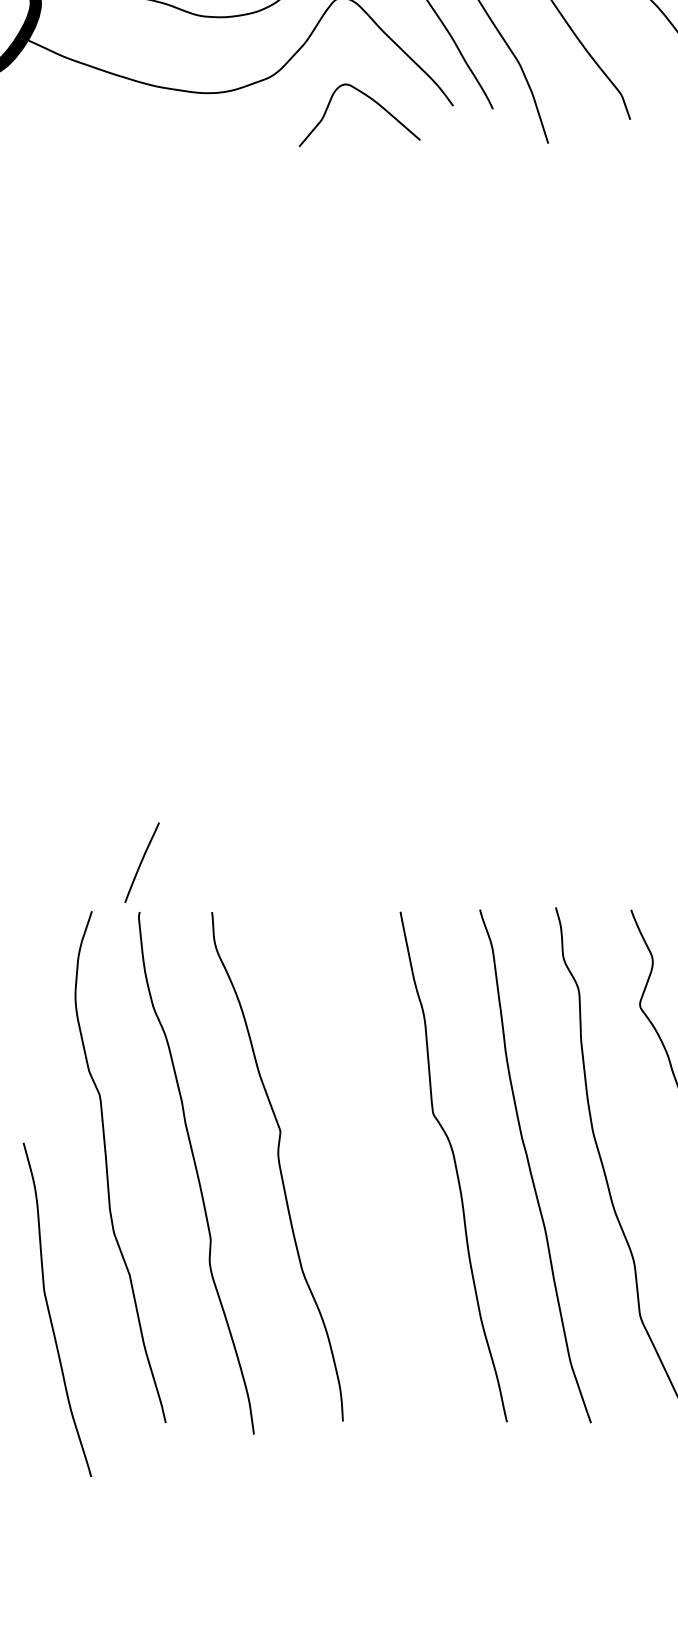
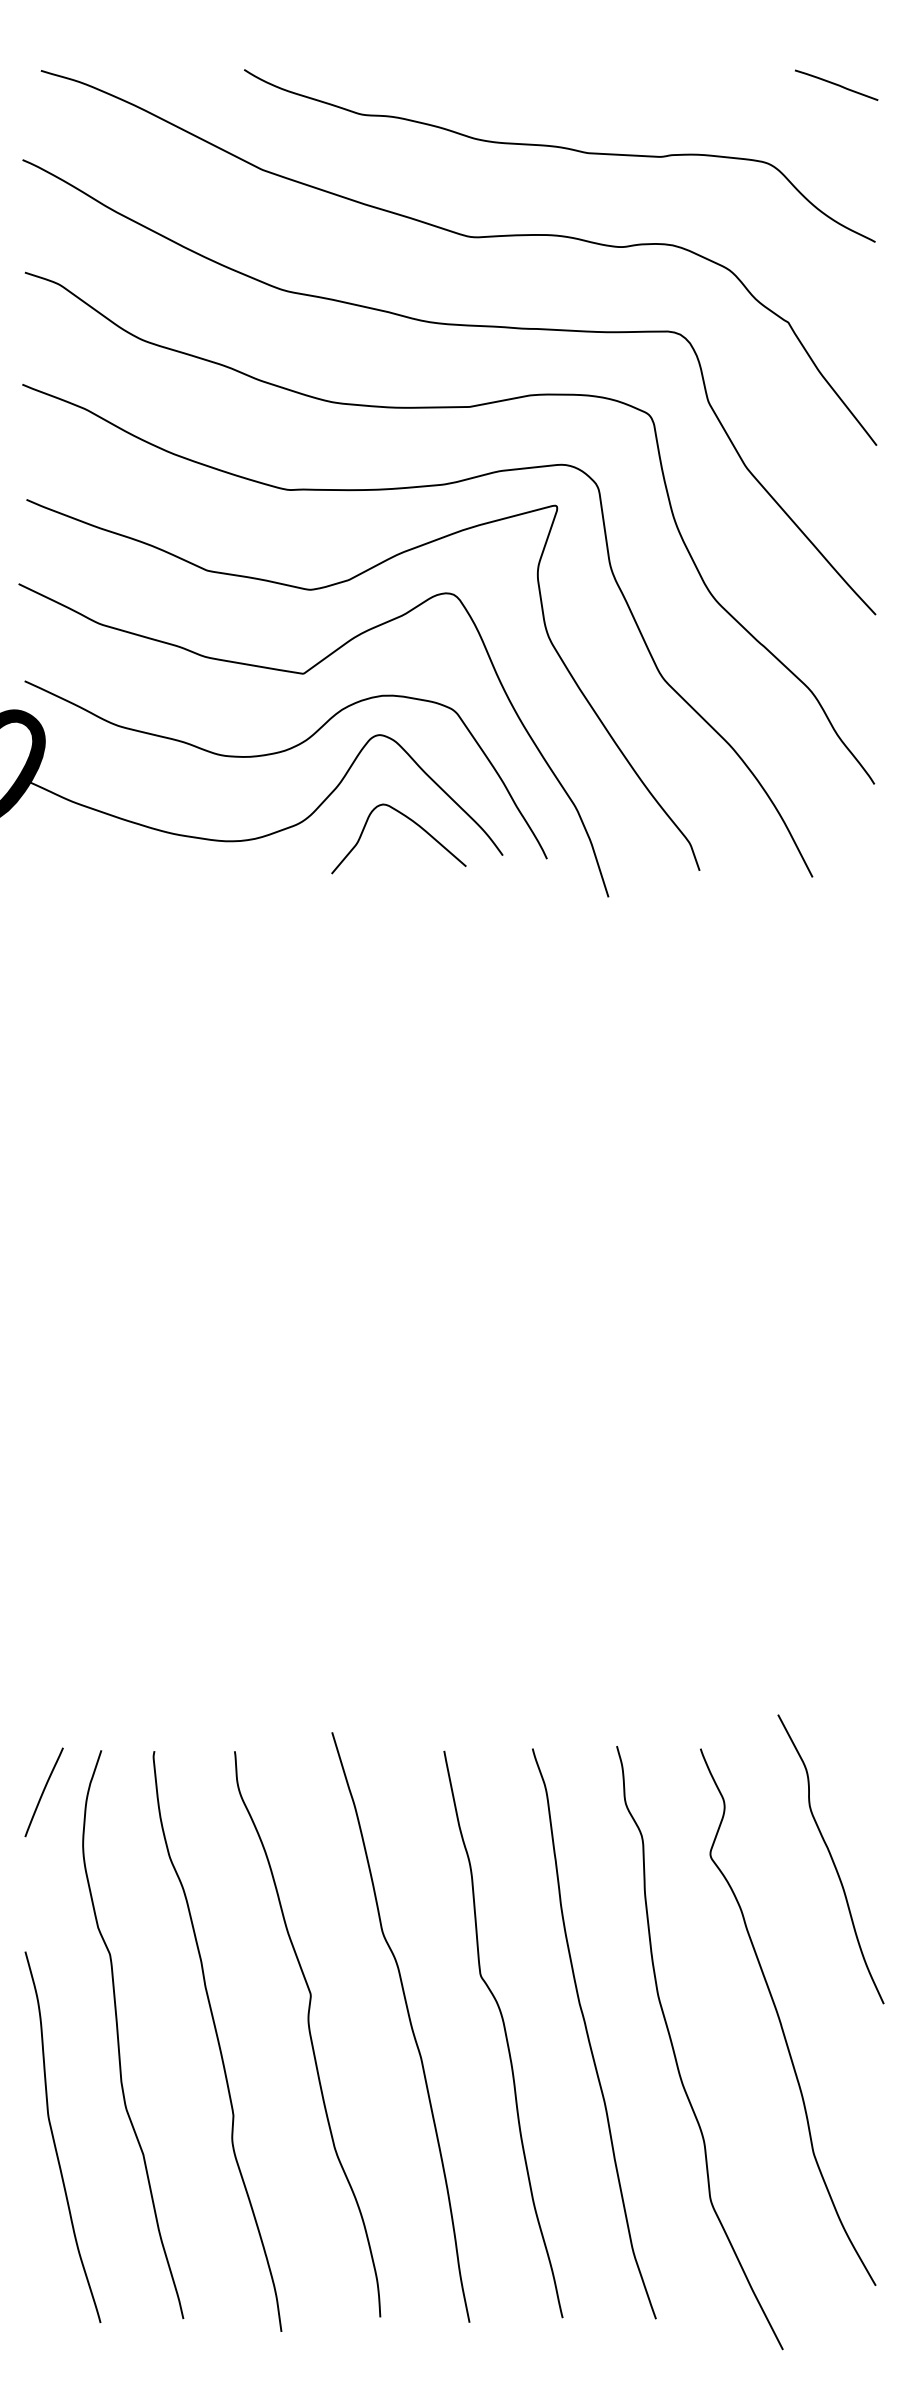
curve: (371, 99) -> (411, 821), moved
curve: (141, 862) -> (43, 1792), moved
curve: (369, 1157) -> (409, 2023), added
curve: (49, 1310) -> (54, 2137), moved

